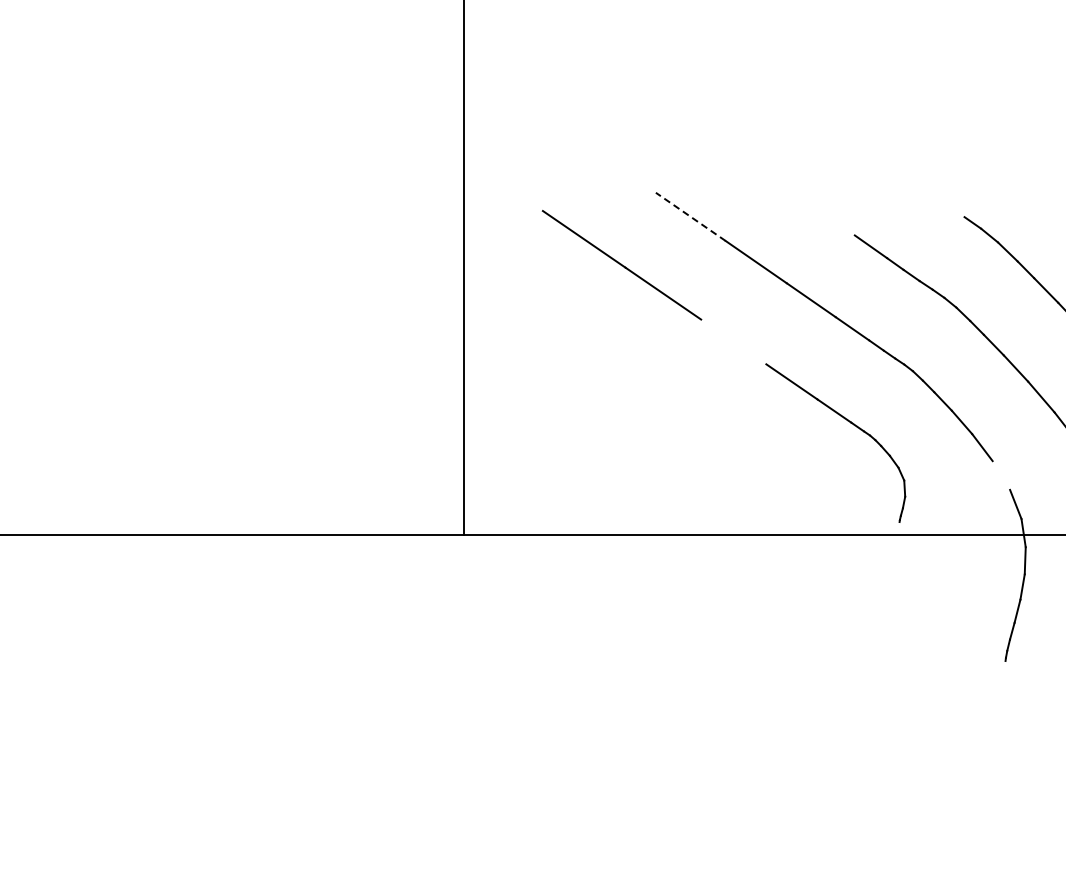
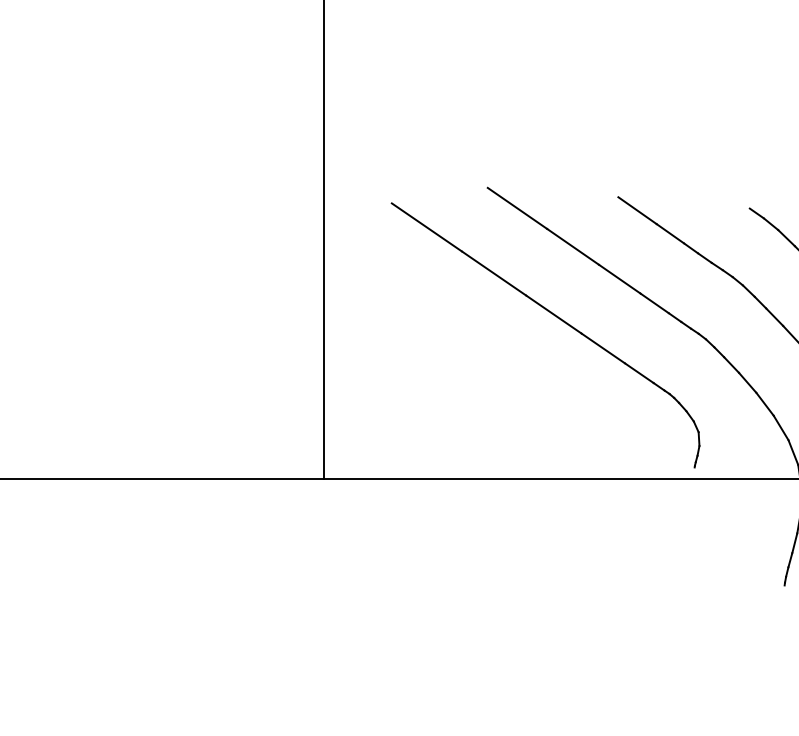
line: (690, 216) -> (517, 208), dashed -> solid
line: (831, 219) -> (636, 210), added
line: (733, 341) -> (553, 314), added
line: (1001, 475) -> (781, 427), added

